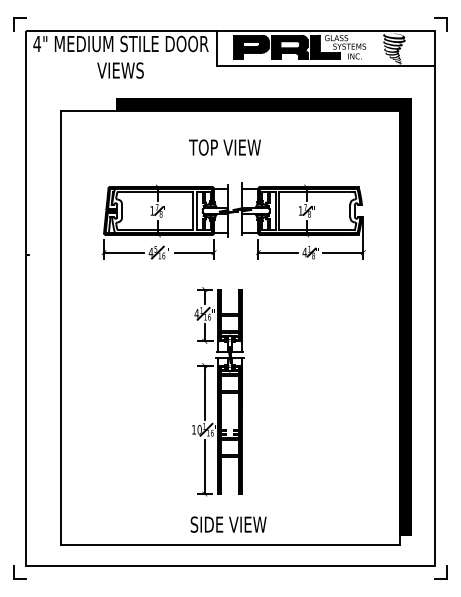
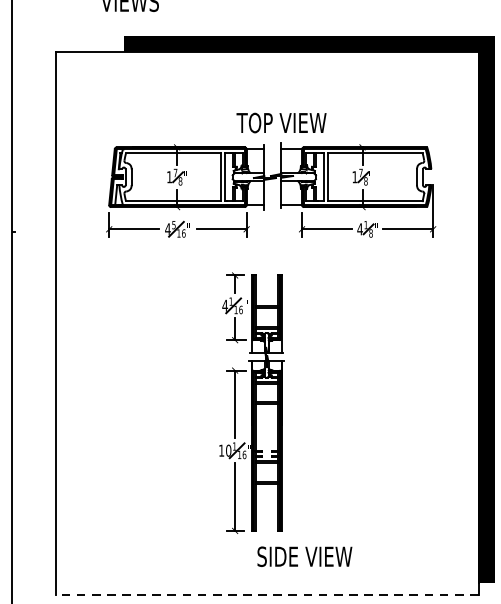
text: (224, 147) -> (280, 122), moved
text: (228, 524) -> (304, 556), moved
line: (230, 545) -> (267, 595), solid -> dashed

